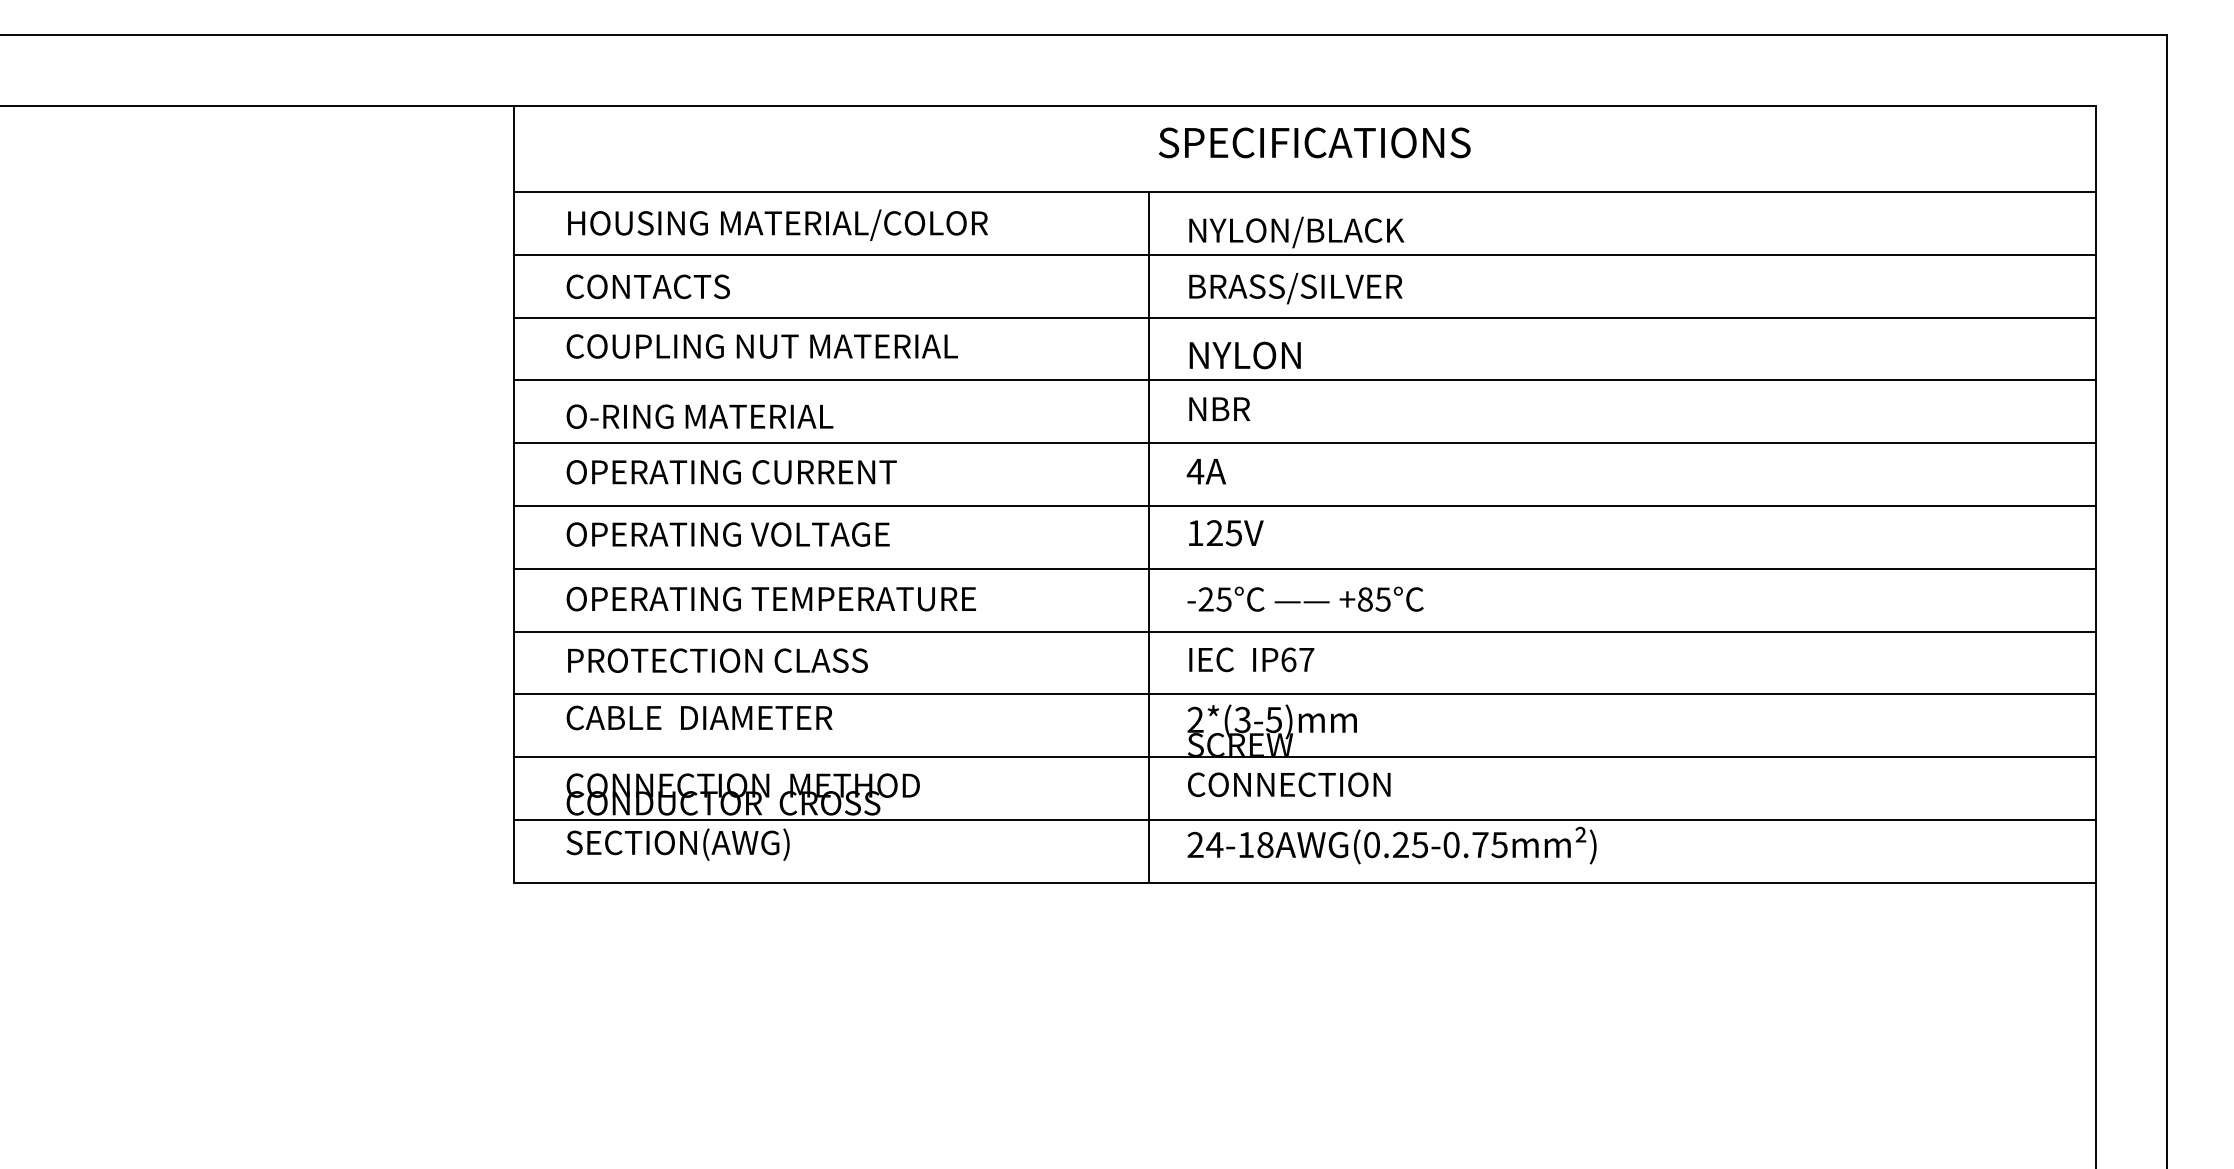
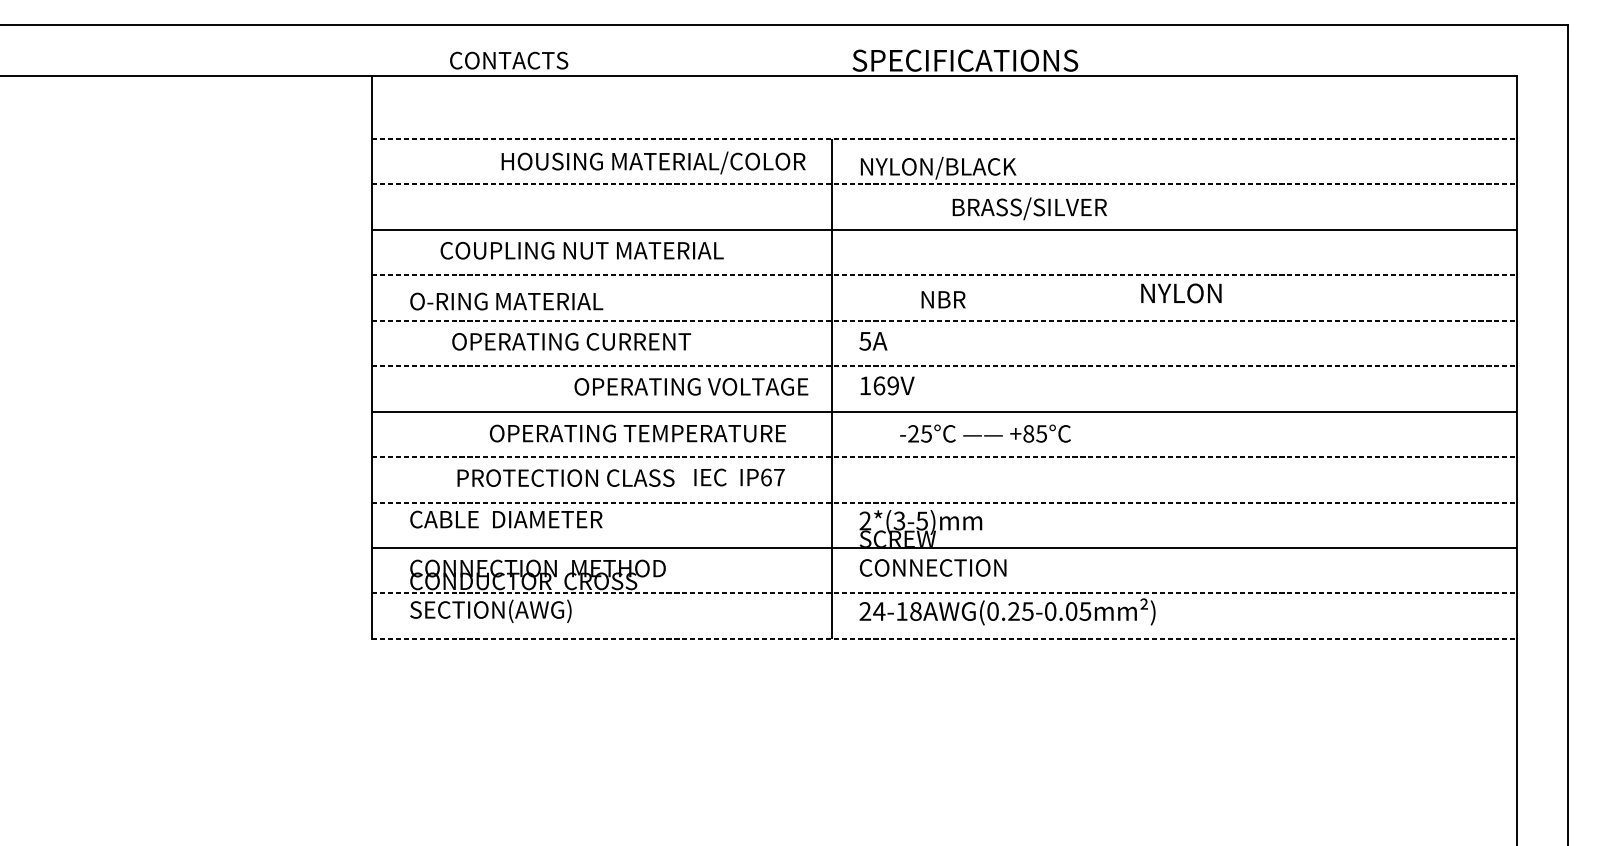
text: (1314, 142) -> (965, 60), moved
line: (1305, 192) -> (944, 139), solid -> dashed
text: (777, 224) -> (653, 162), moved
line: (1305, 254) -> (944, 184), solid -> dashed
text: (647, 286) -> (508, 60), moved
text: (1295, 288) -> (1029, 208), moved
text: (761, 346) -> (581, 250), moved
text: (1244, 355) -> (1180, 293), moved
line: (1305, 380) -> (944, 275), solid -> dashed
text: (1219, 408) -> (943, 299), moved
line: (1305, 443) -> (944, 320), solid -> dashed
text: (1195, 471) -> (865, 341), 4A -> 5A
text: (731, 472) -> (571, 341), moved
line: (1305, 506) -> (944, 366), solid -> dashed
text: (1223, 533) -> (885, 386), 125V -> 169V
text: (727, 534) -> (690, 386), moved
text: (770, 598) -> (637, 433), moved
text: (1305, 598) -> (985, 433), moved
line: (1305, 631) -> (944, 457), solid -> dashed
text: (1251, 659) -> (739, 477), moved
text: (717, 660) -> (565, 478), moved
line: (1305, 694) -> (944, 502), solid -> dashed
line: (1305, 820) -> (944, 593), solid -> dashed
text: (1480, 844) -> (1071, 611), 24-18AWG(0.25-0.75mm²) -> 24-18AWG(0.25-0.05mm²)
line: (1305, 882) -> (944, 638), solid -> dashed

